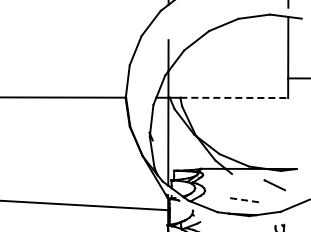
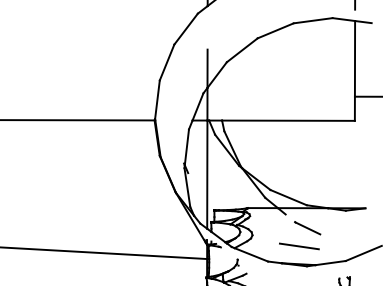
line: (234, 97) -> (288, 120), dashed -> solid
line: (274, 185) -> (307, 228), moved
line: (243, 199) -> (299, 245), dashed -> solid

